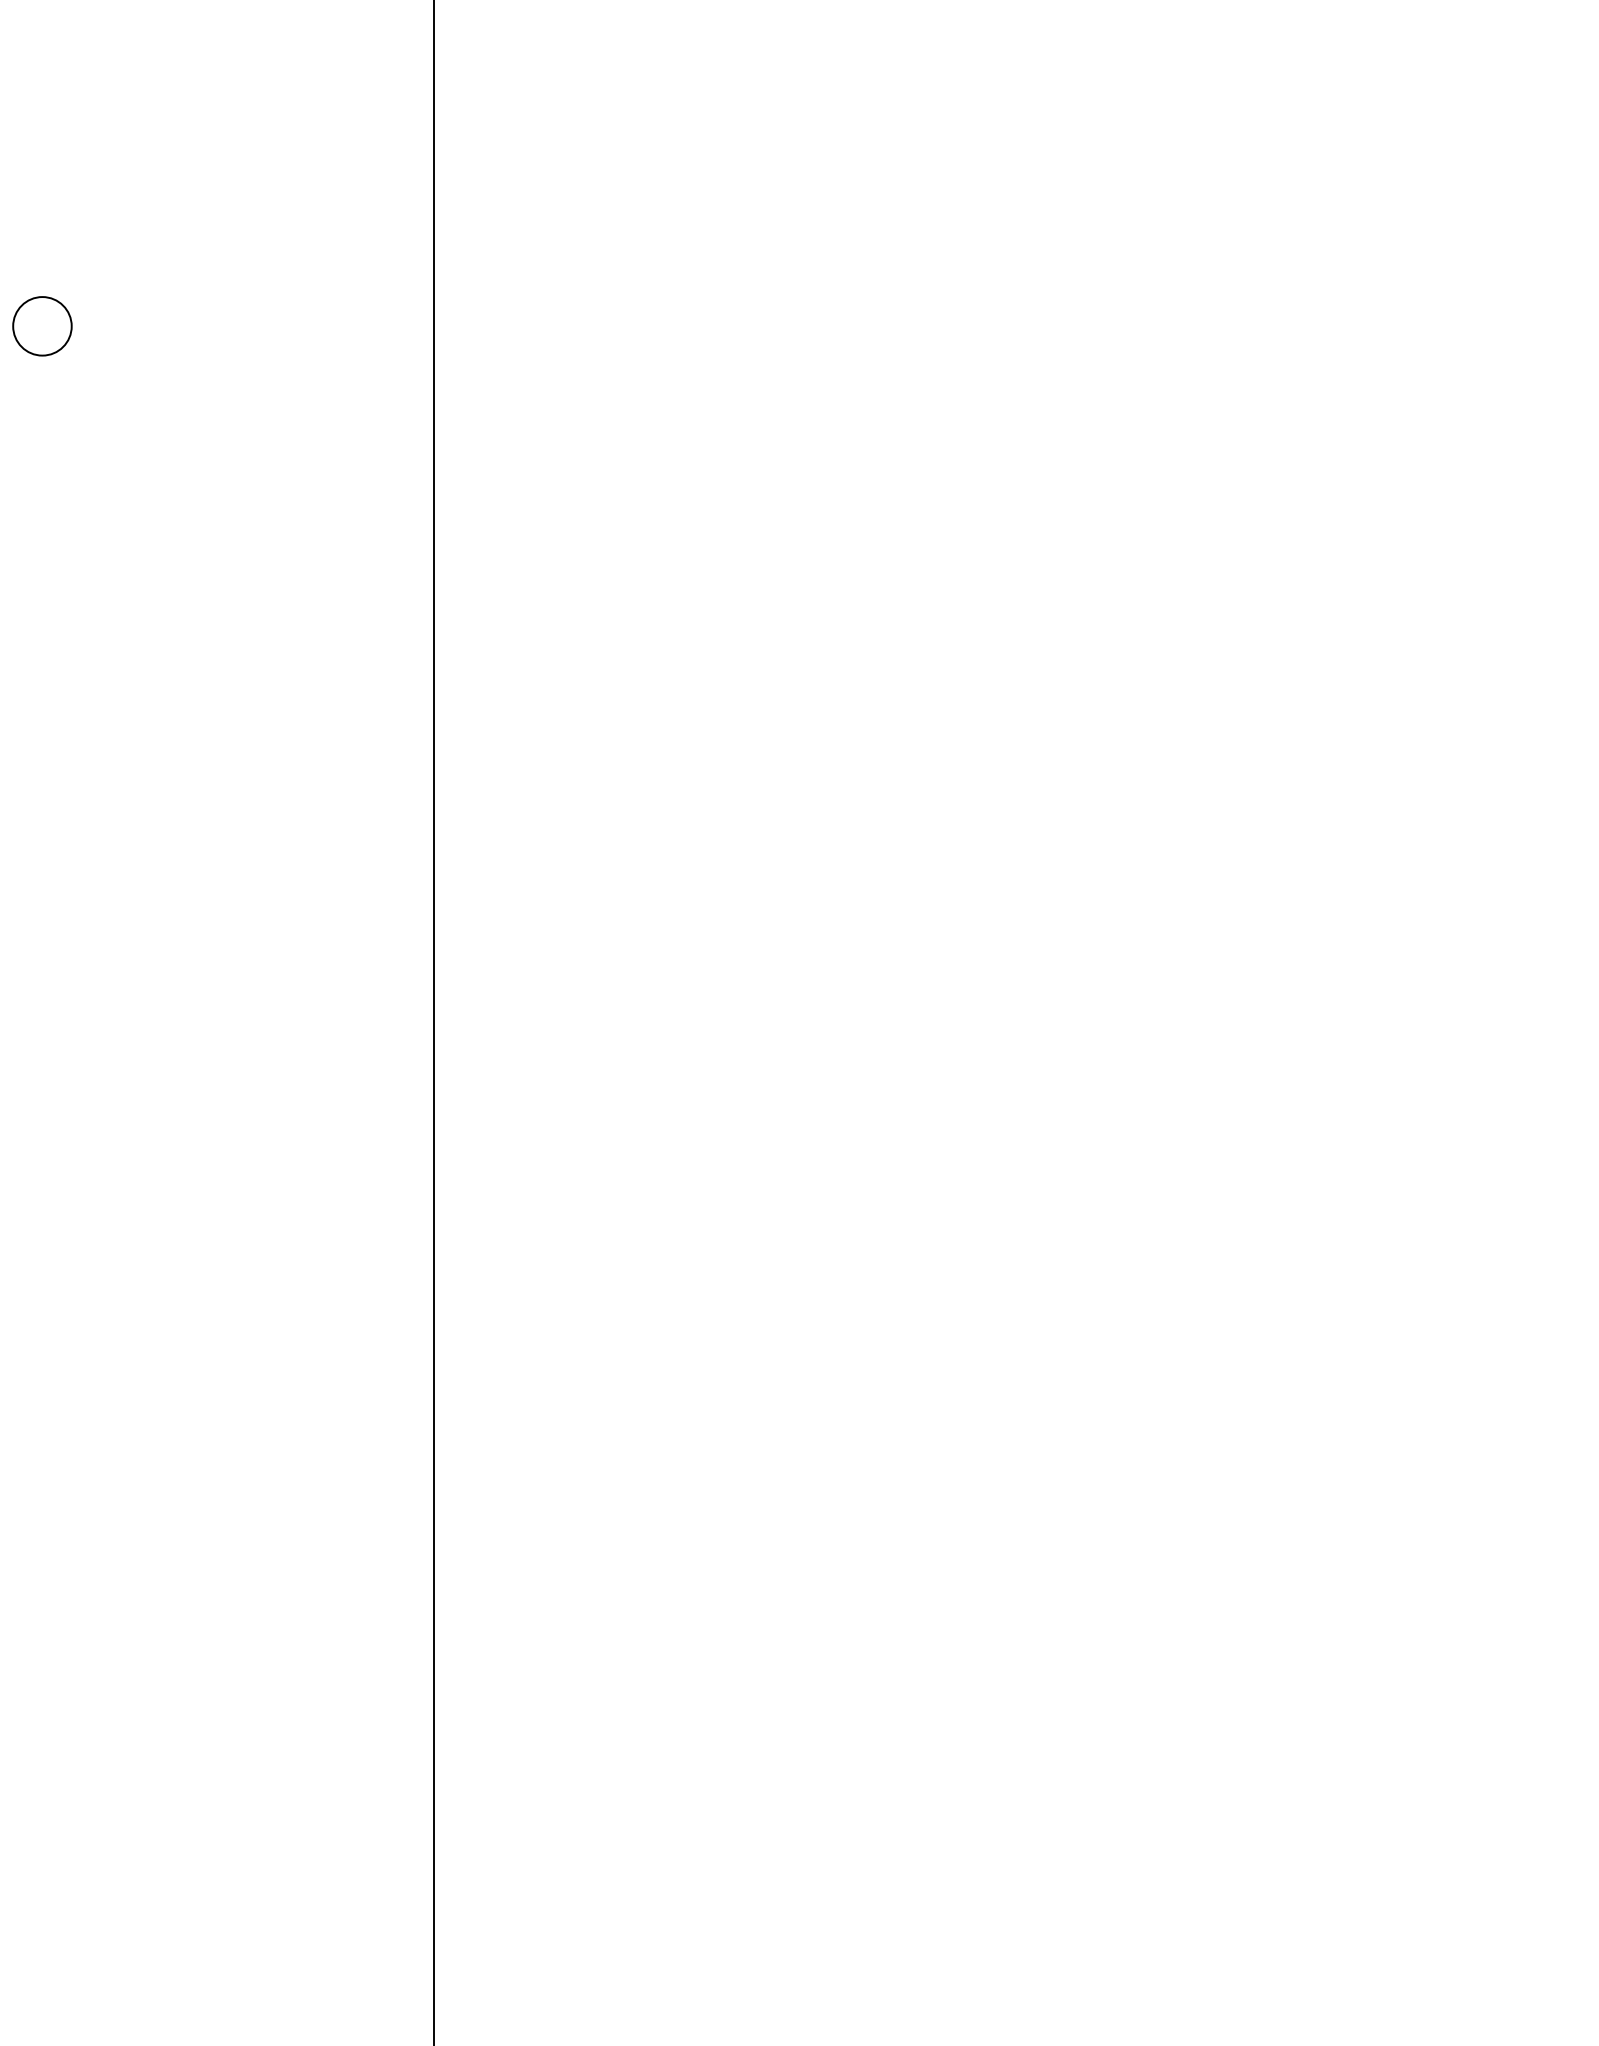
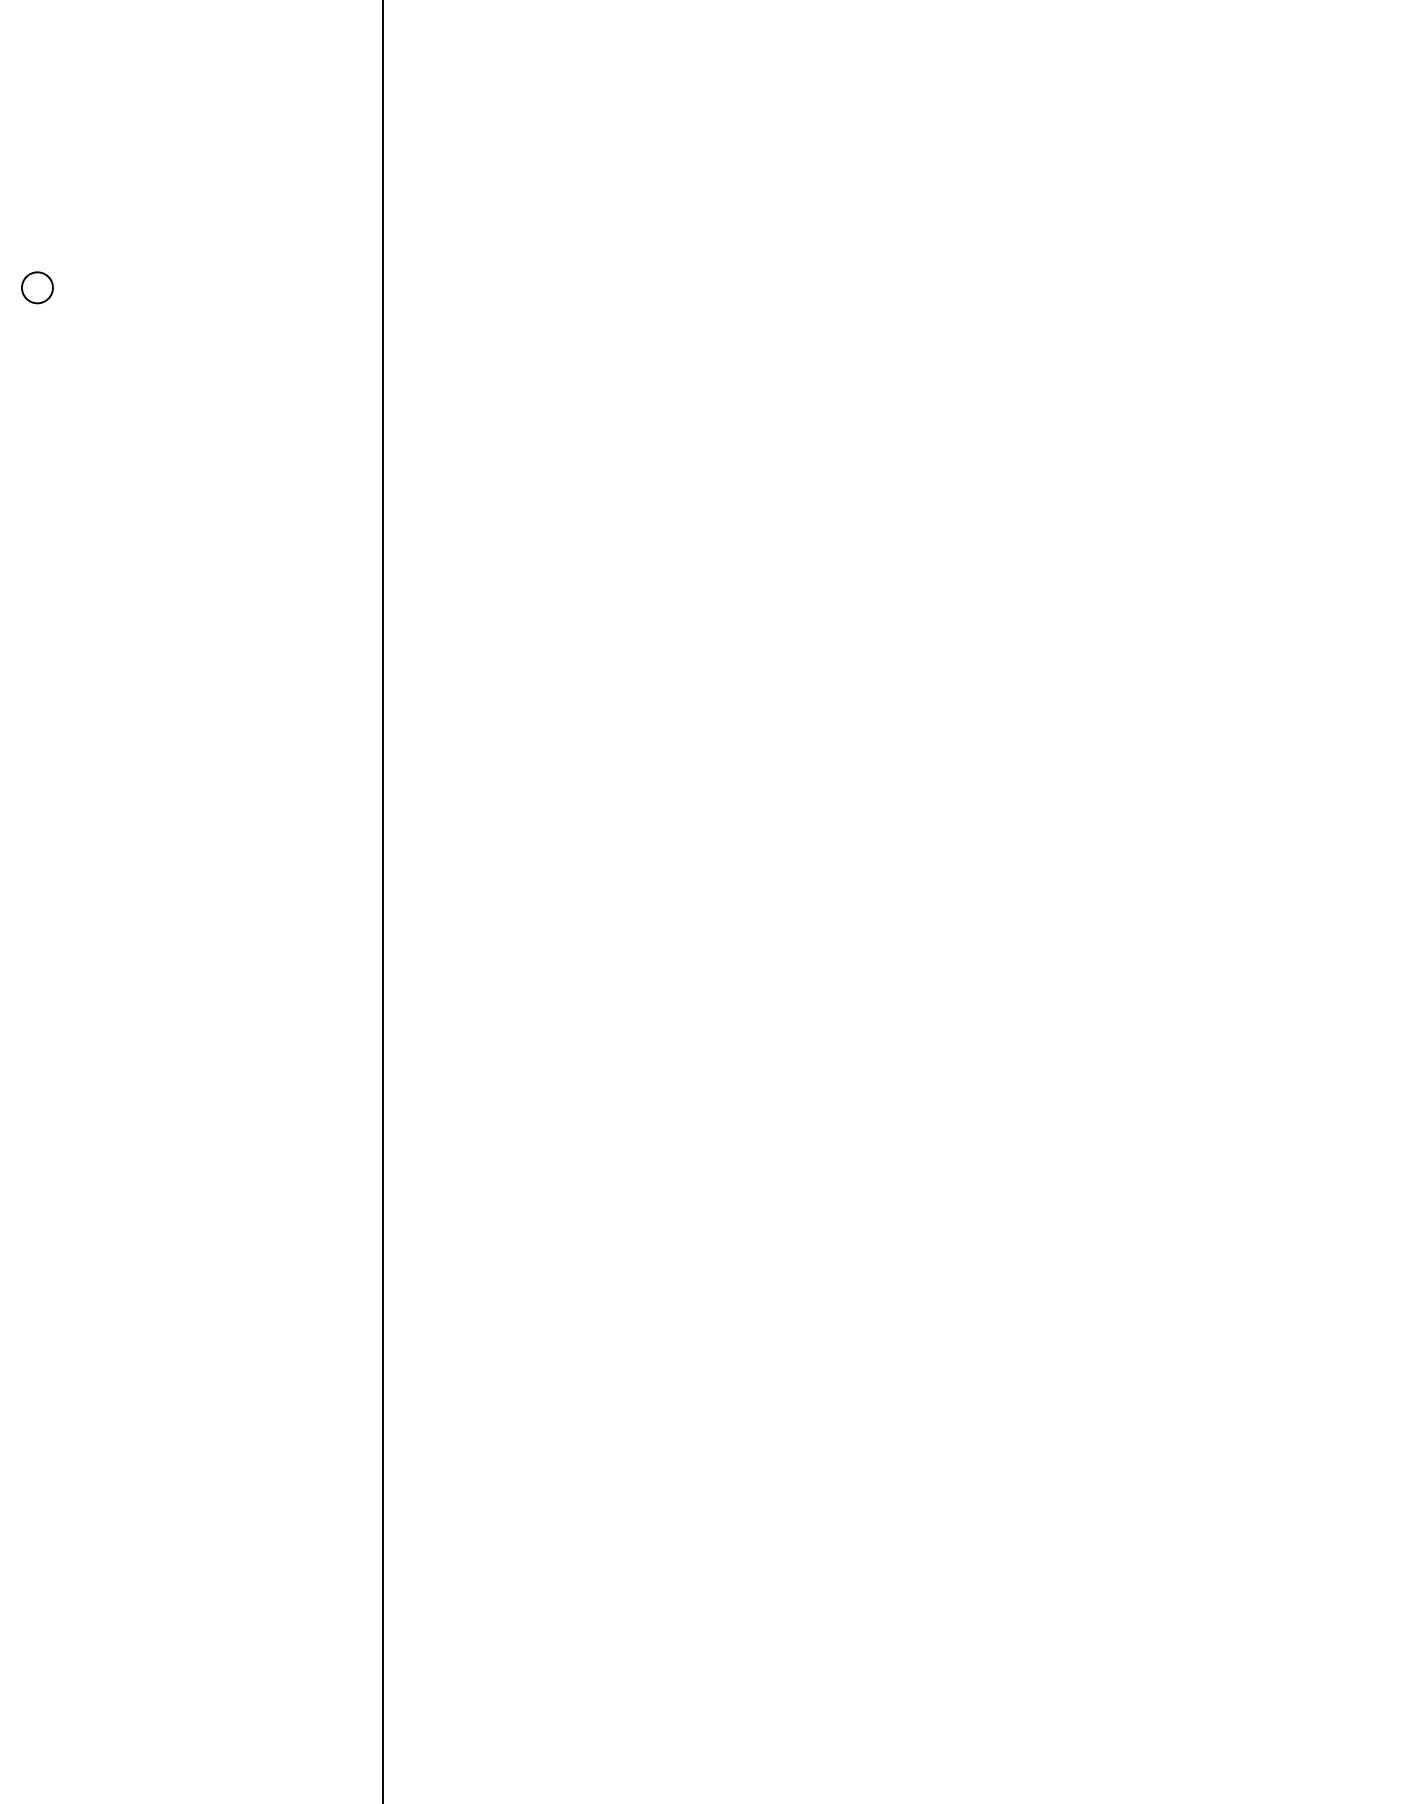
part: (42, 326) -> (37, 287), size x0.6

